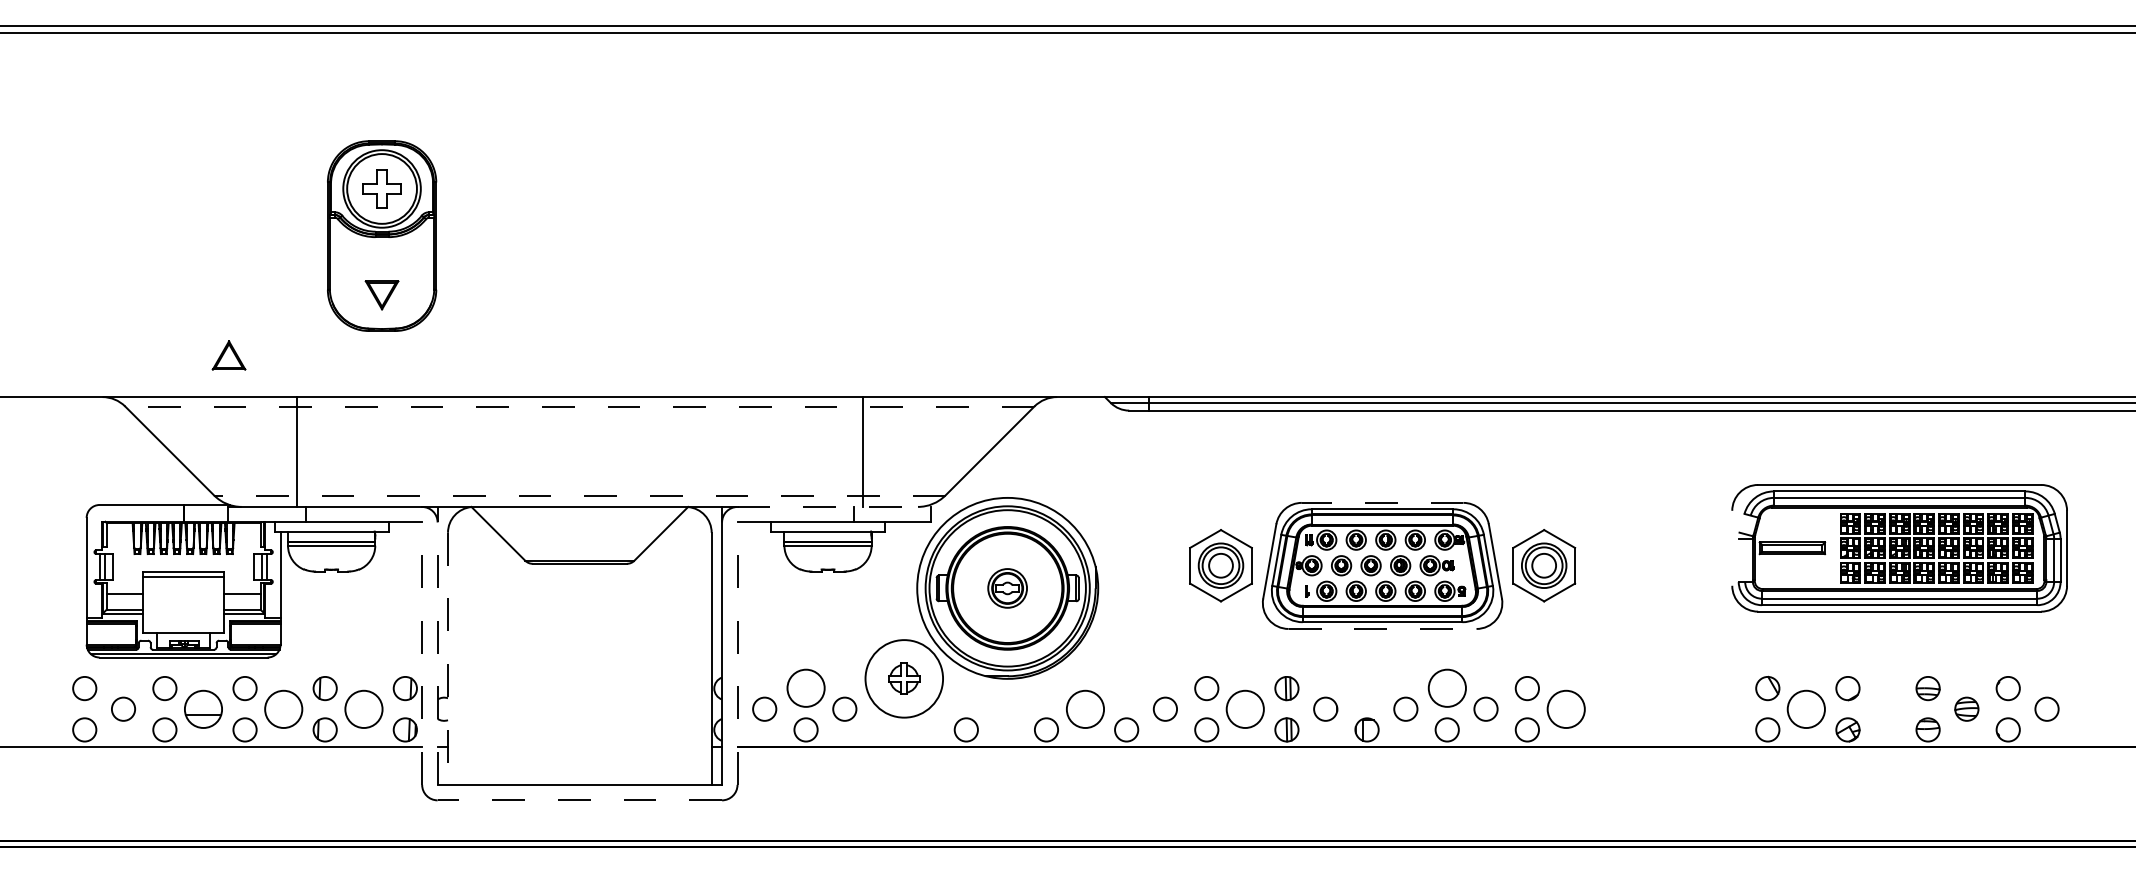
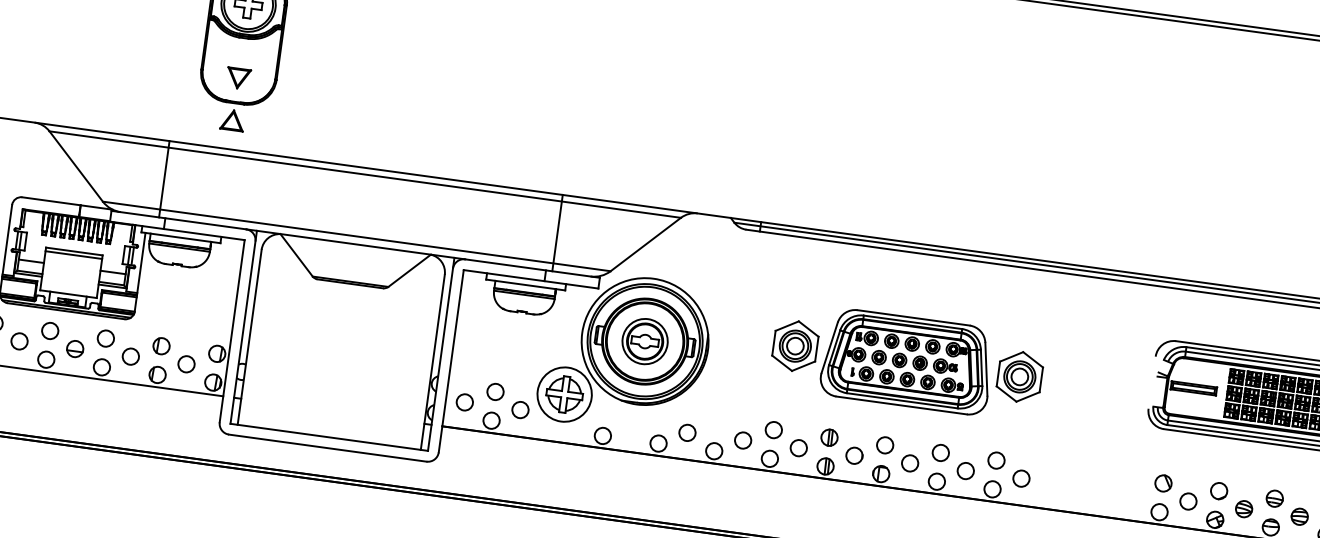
part: (228, 355) -> (232, 120), moved
line: (579, 406) -> (365, 174), dashed -> solid
line: (579, 495) -> (356, 236), dashed -> solid
line: (1382, 502) -> (913, 317), dashed -> solid
line: (834, 506) -> (532, 268), dashed -> solid
part: (1007, 588) -> (644, 341), size x1.67
line: (1382, 629) -> (901, 405), dashed -> solid
line: (437, 645) -> (243, 327), dashed -> solid
line: (422, 653) -> (232, 331), dashed -> solid
line: (737, 653) -> (451, 361), dashed -> solid
line: (448, 659) -> (249, 337), dashed -> solid
part: (903, 678) -> (564, 394), size x1.67
circle: (805, 688) -> (495, 391), size x0.62
circle: (1366, 688) -> (884, 445), added
circle: (1446, 688) -> (940, 452), size x0.62
part: (203, 708) -> (75, 348), size x0.62
circle: (283, 708) -> (130, 356), size x0.62
circle: (363, 708) -> (186, 363), size x0.62
circle: (1084, 708) -> (687, 432), size x0.62
circle: (1245, 708) -> (798, 447), size x0.62
circle: (1565, 708) -> (1021, 478), size x0.62
circle: (1806, 708) -> (1188, 501), size x0.62
part: (1886, 708) -> (1244, 508), added
line: (579, 800) -> (327, 448), dashed -> solid

